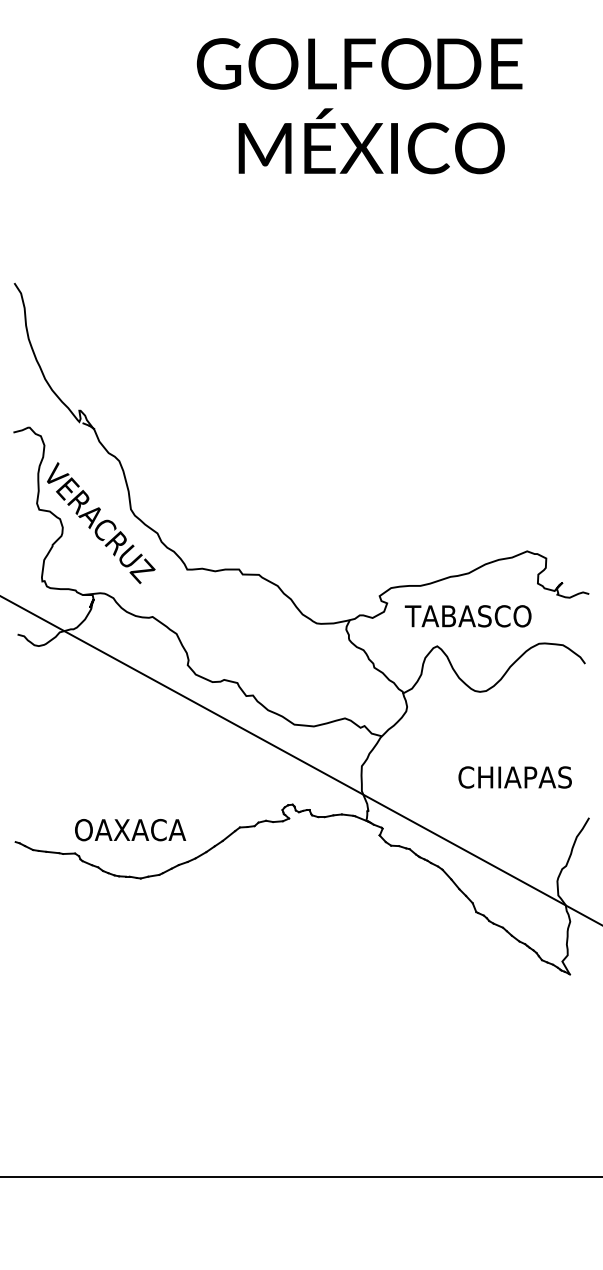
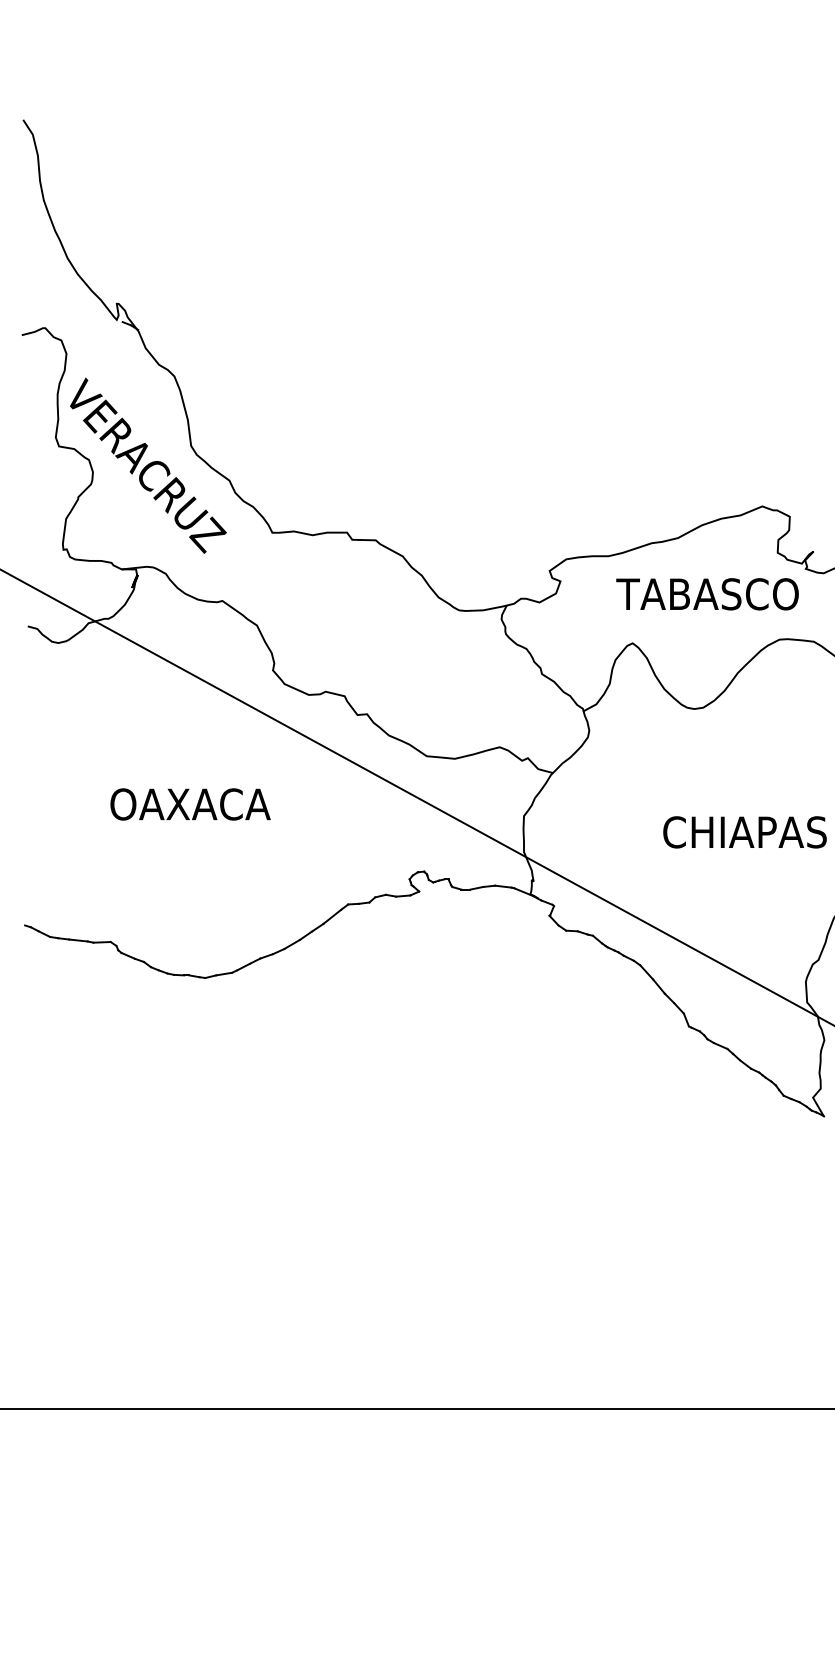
text: (467, 616) -> (706, 594), moved
text: (130, 830) -> (190, 805), moved

